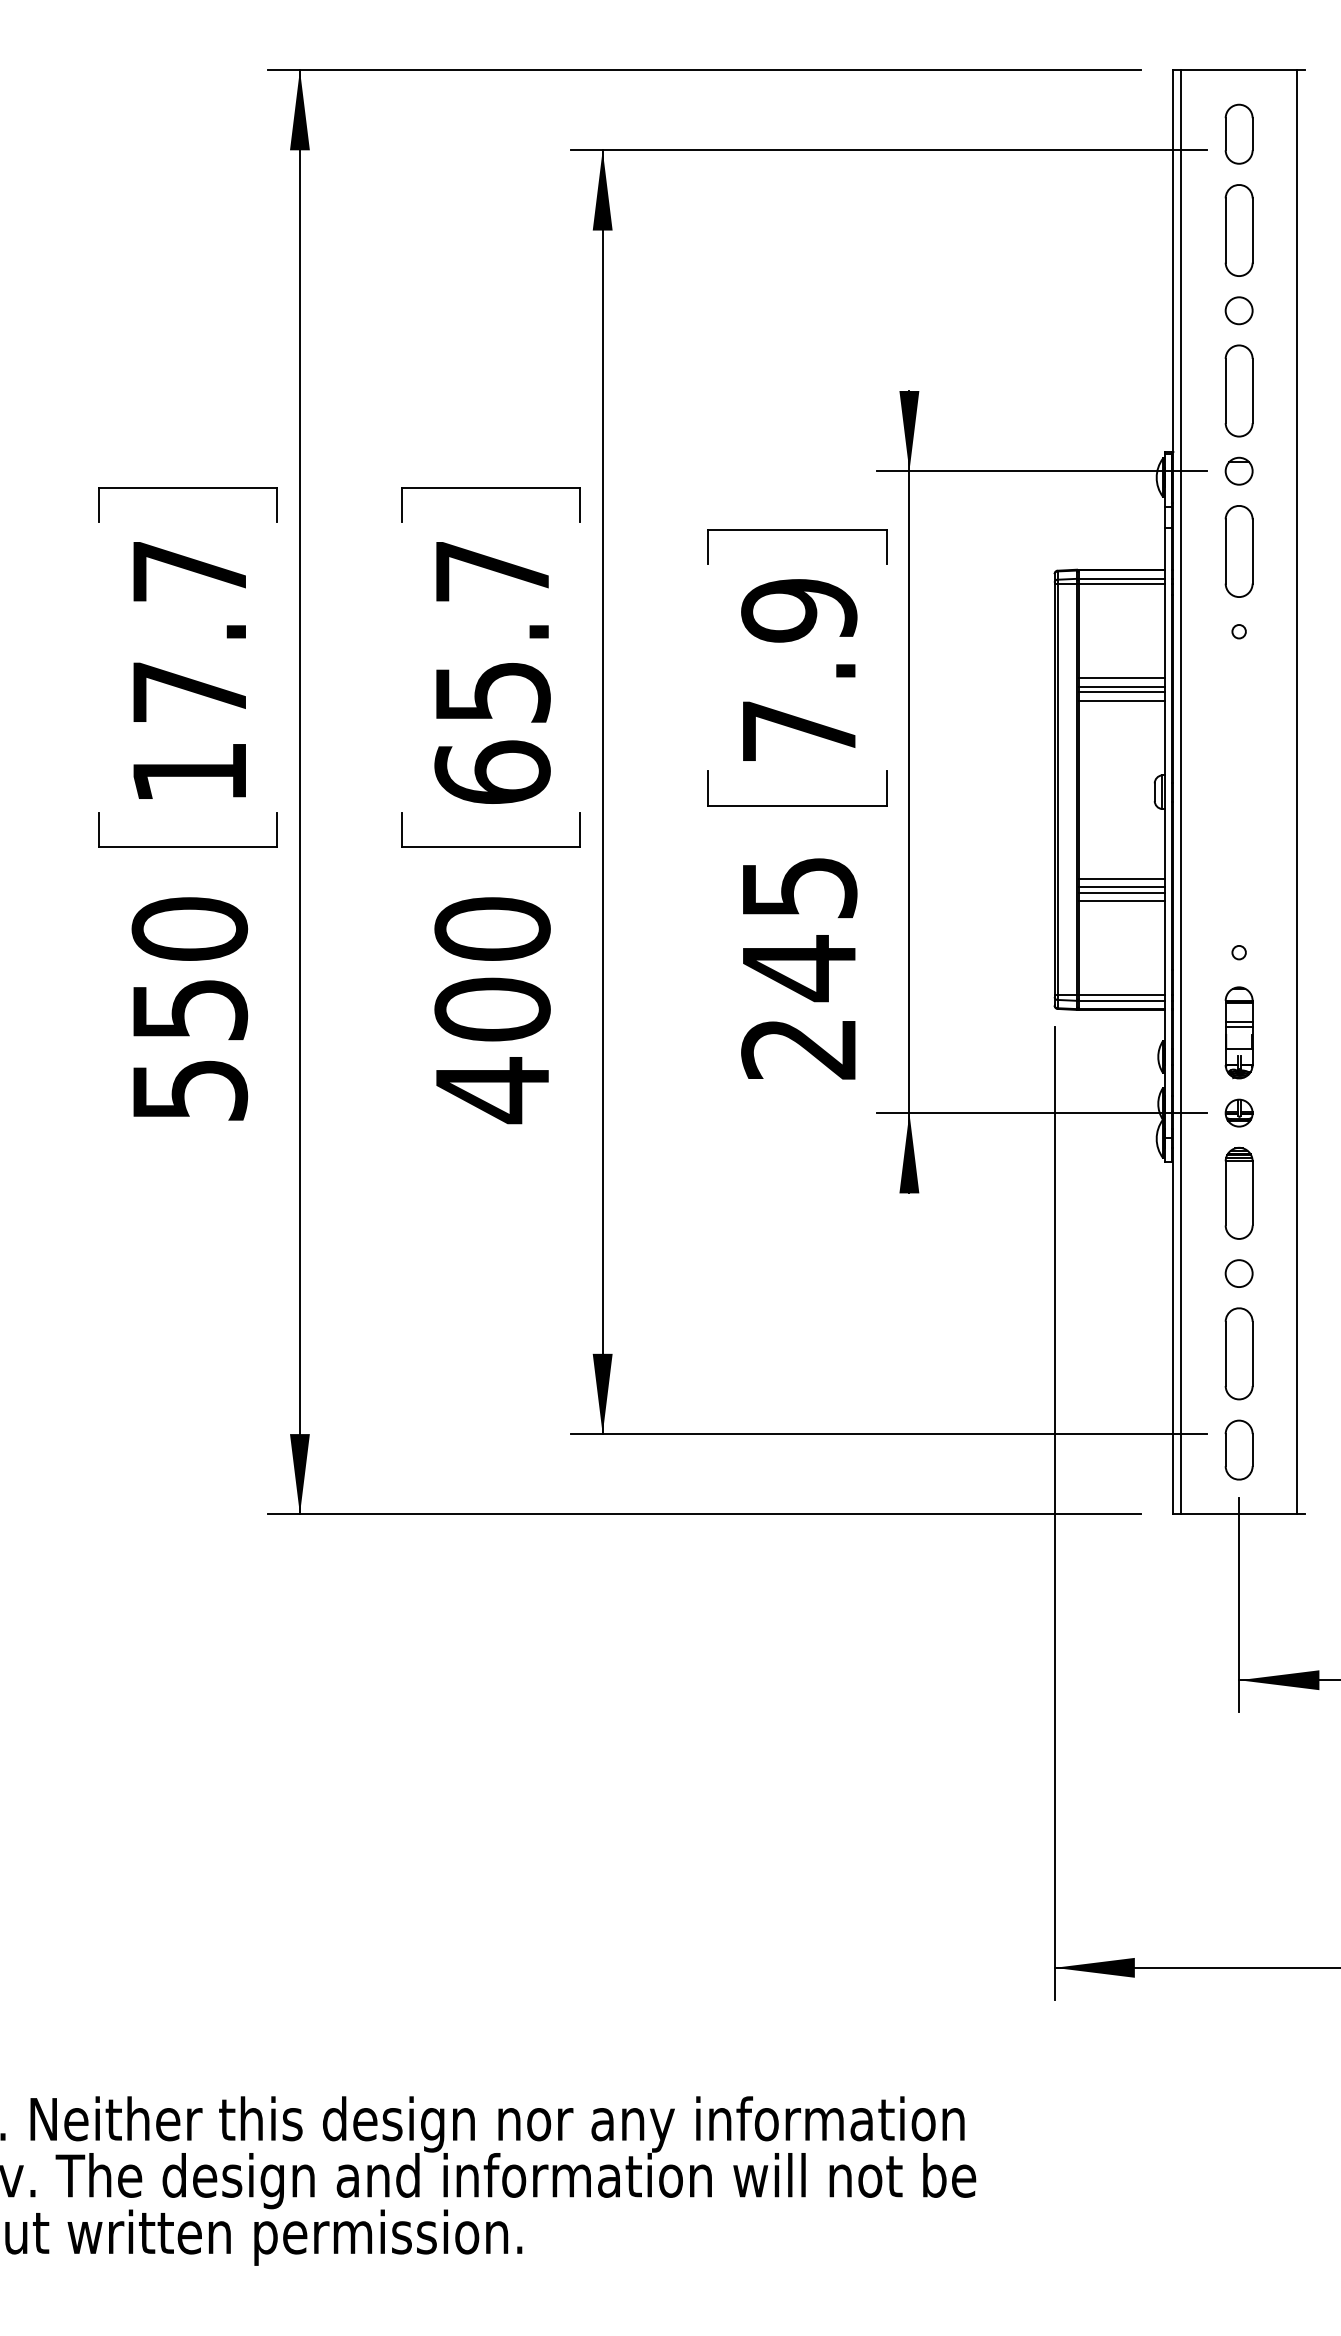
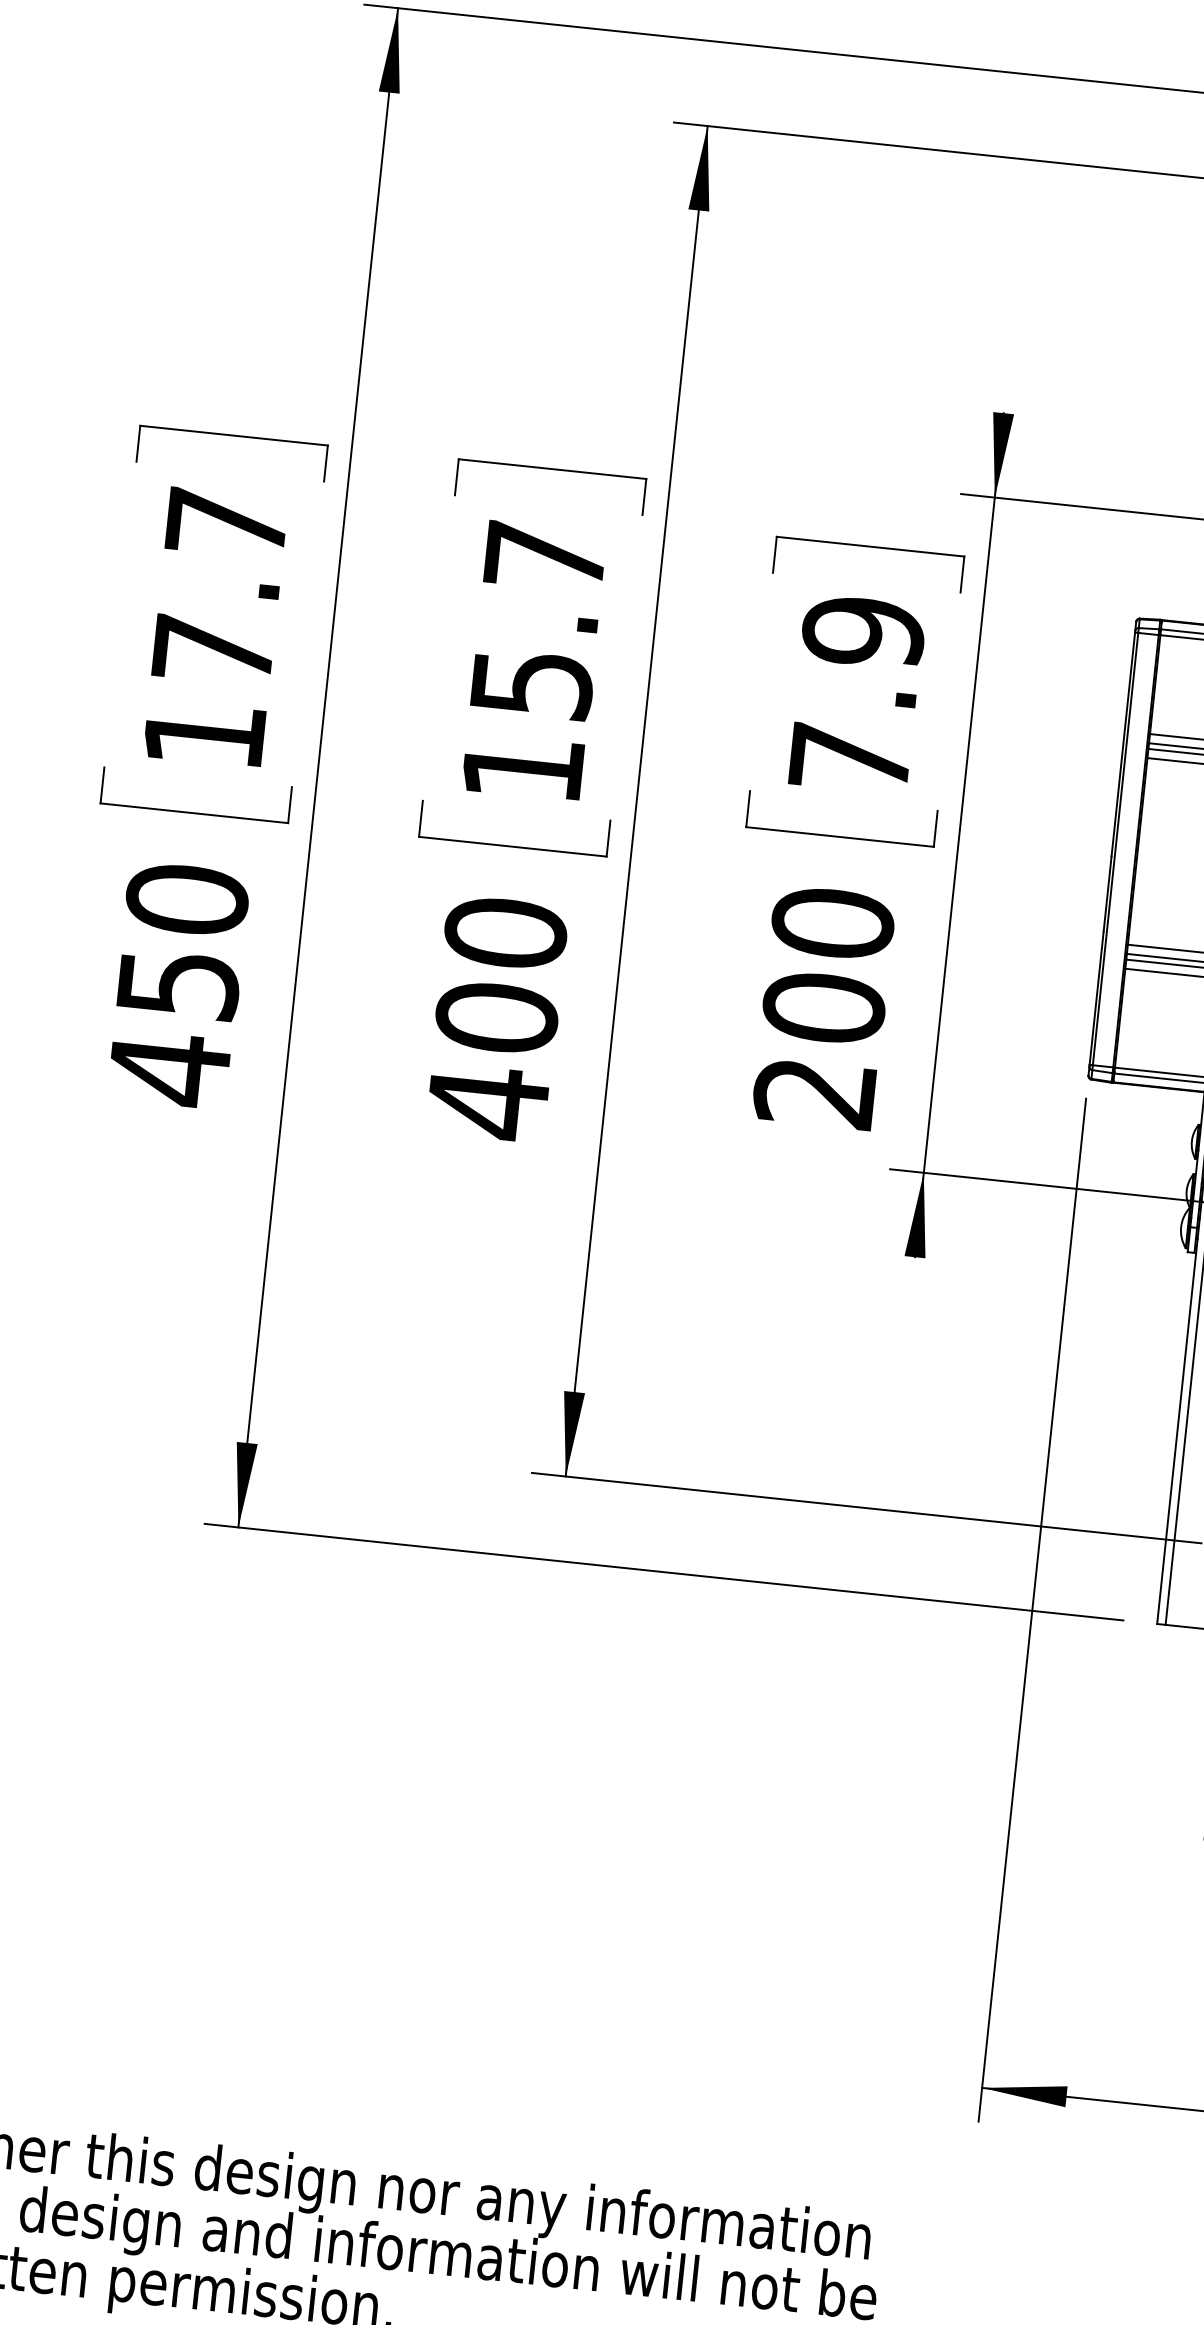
text: (492, 771) -> (523, 767), 65.7 -> 15.7
text: (799, 928) -> (828, 966), 245 -> 200
text: (190, 1090) -> (170, 1069), 550 -> 450

